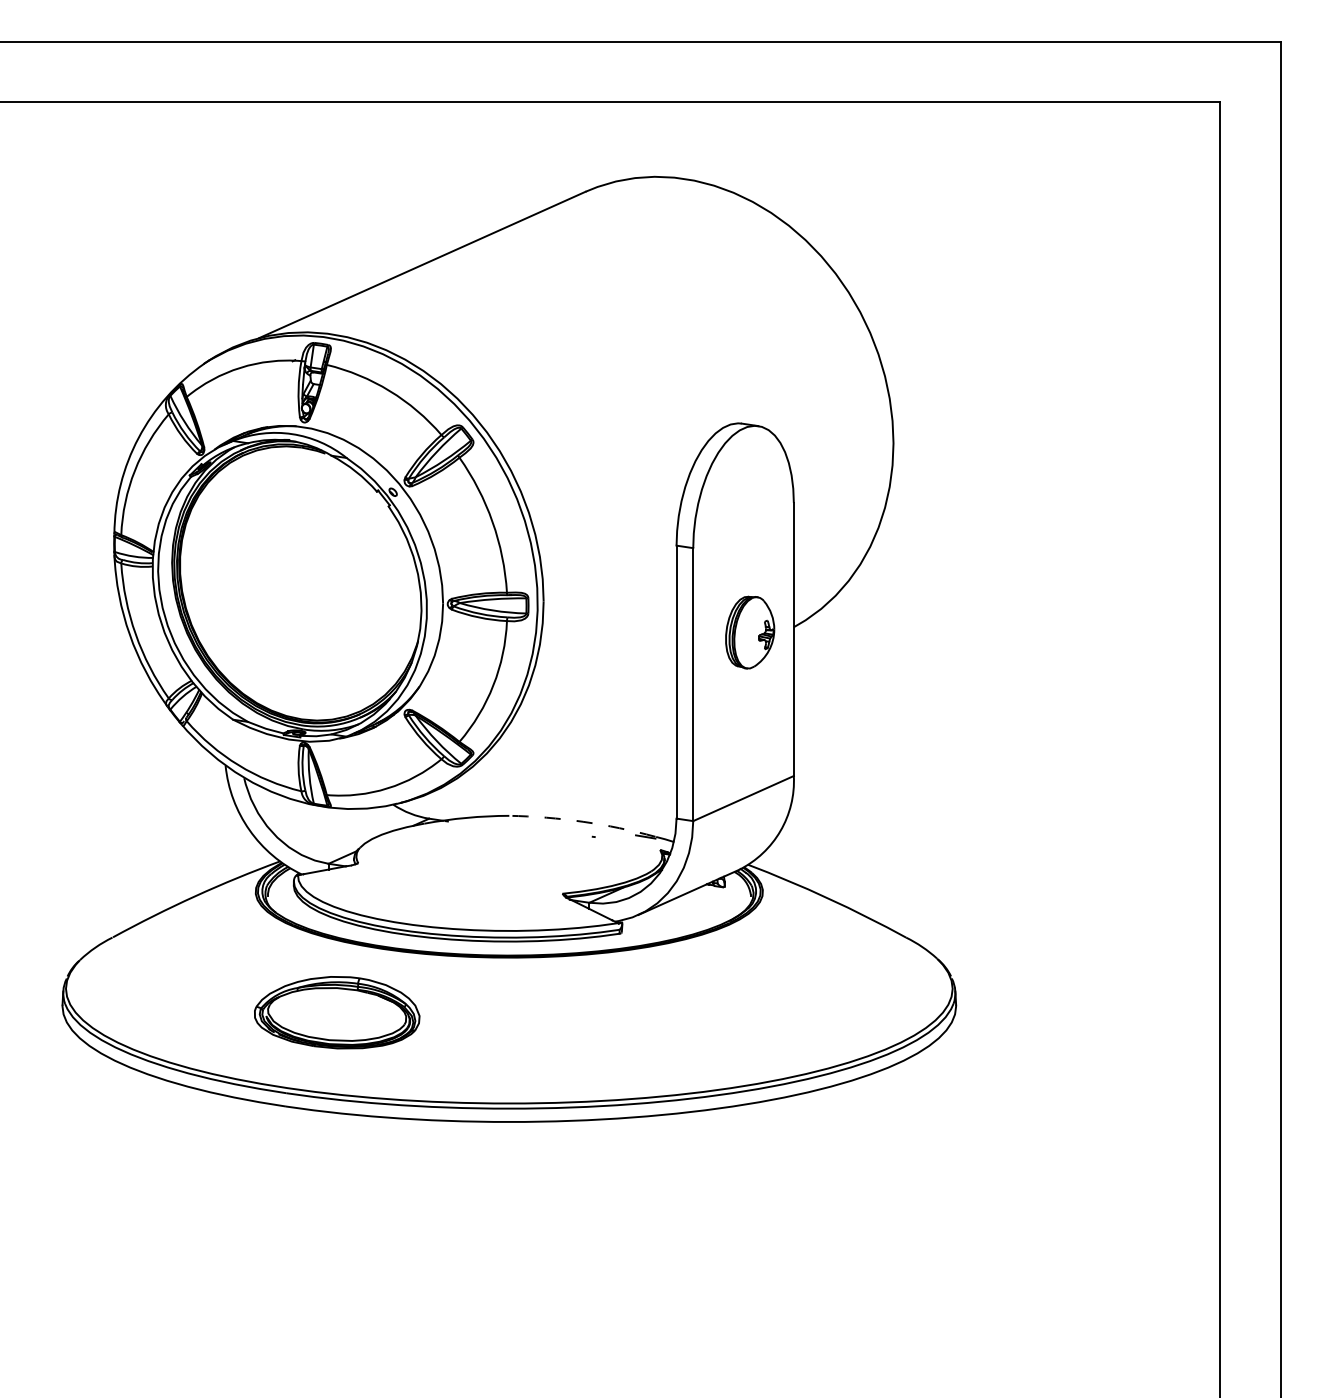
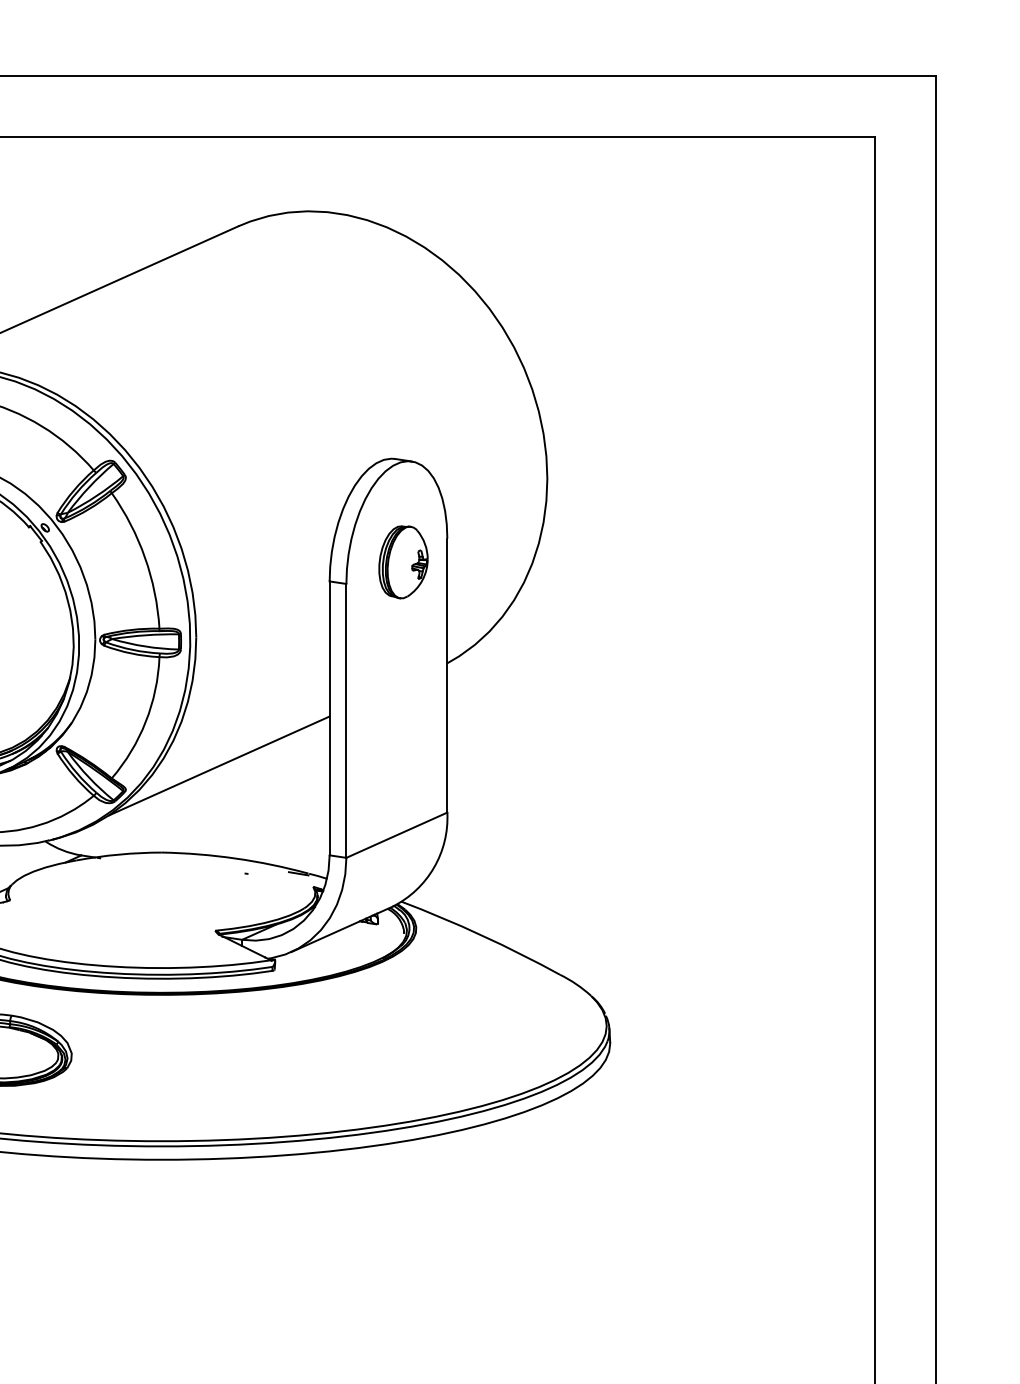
part: (750, 632) -> (403, 562), moved
line: (566, 729) -> (219, 765), added
arc: (583, 821) -> (236, 858), dashed -> solid

